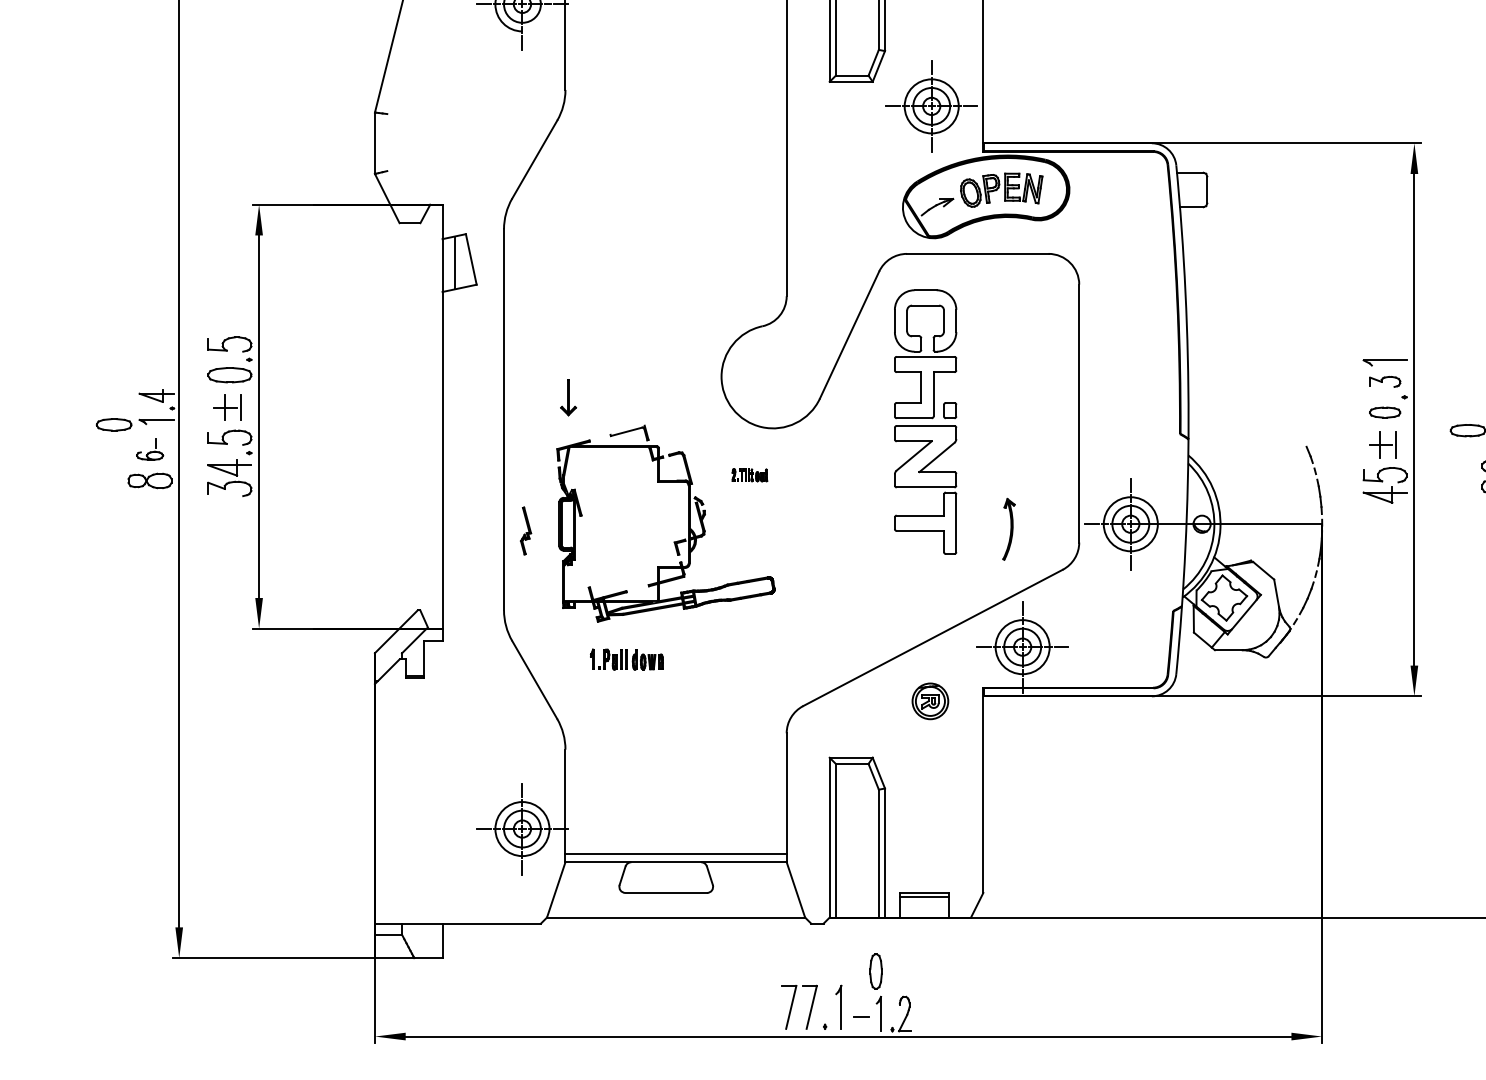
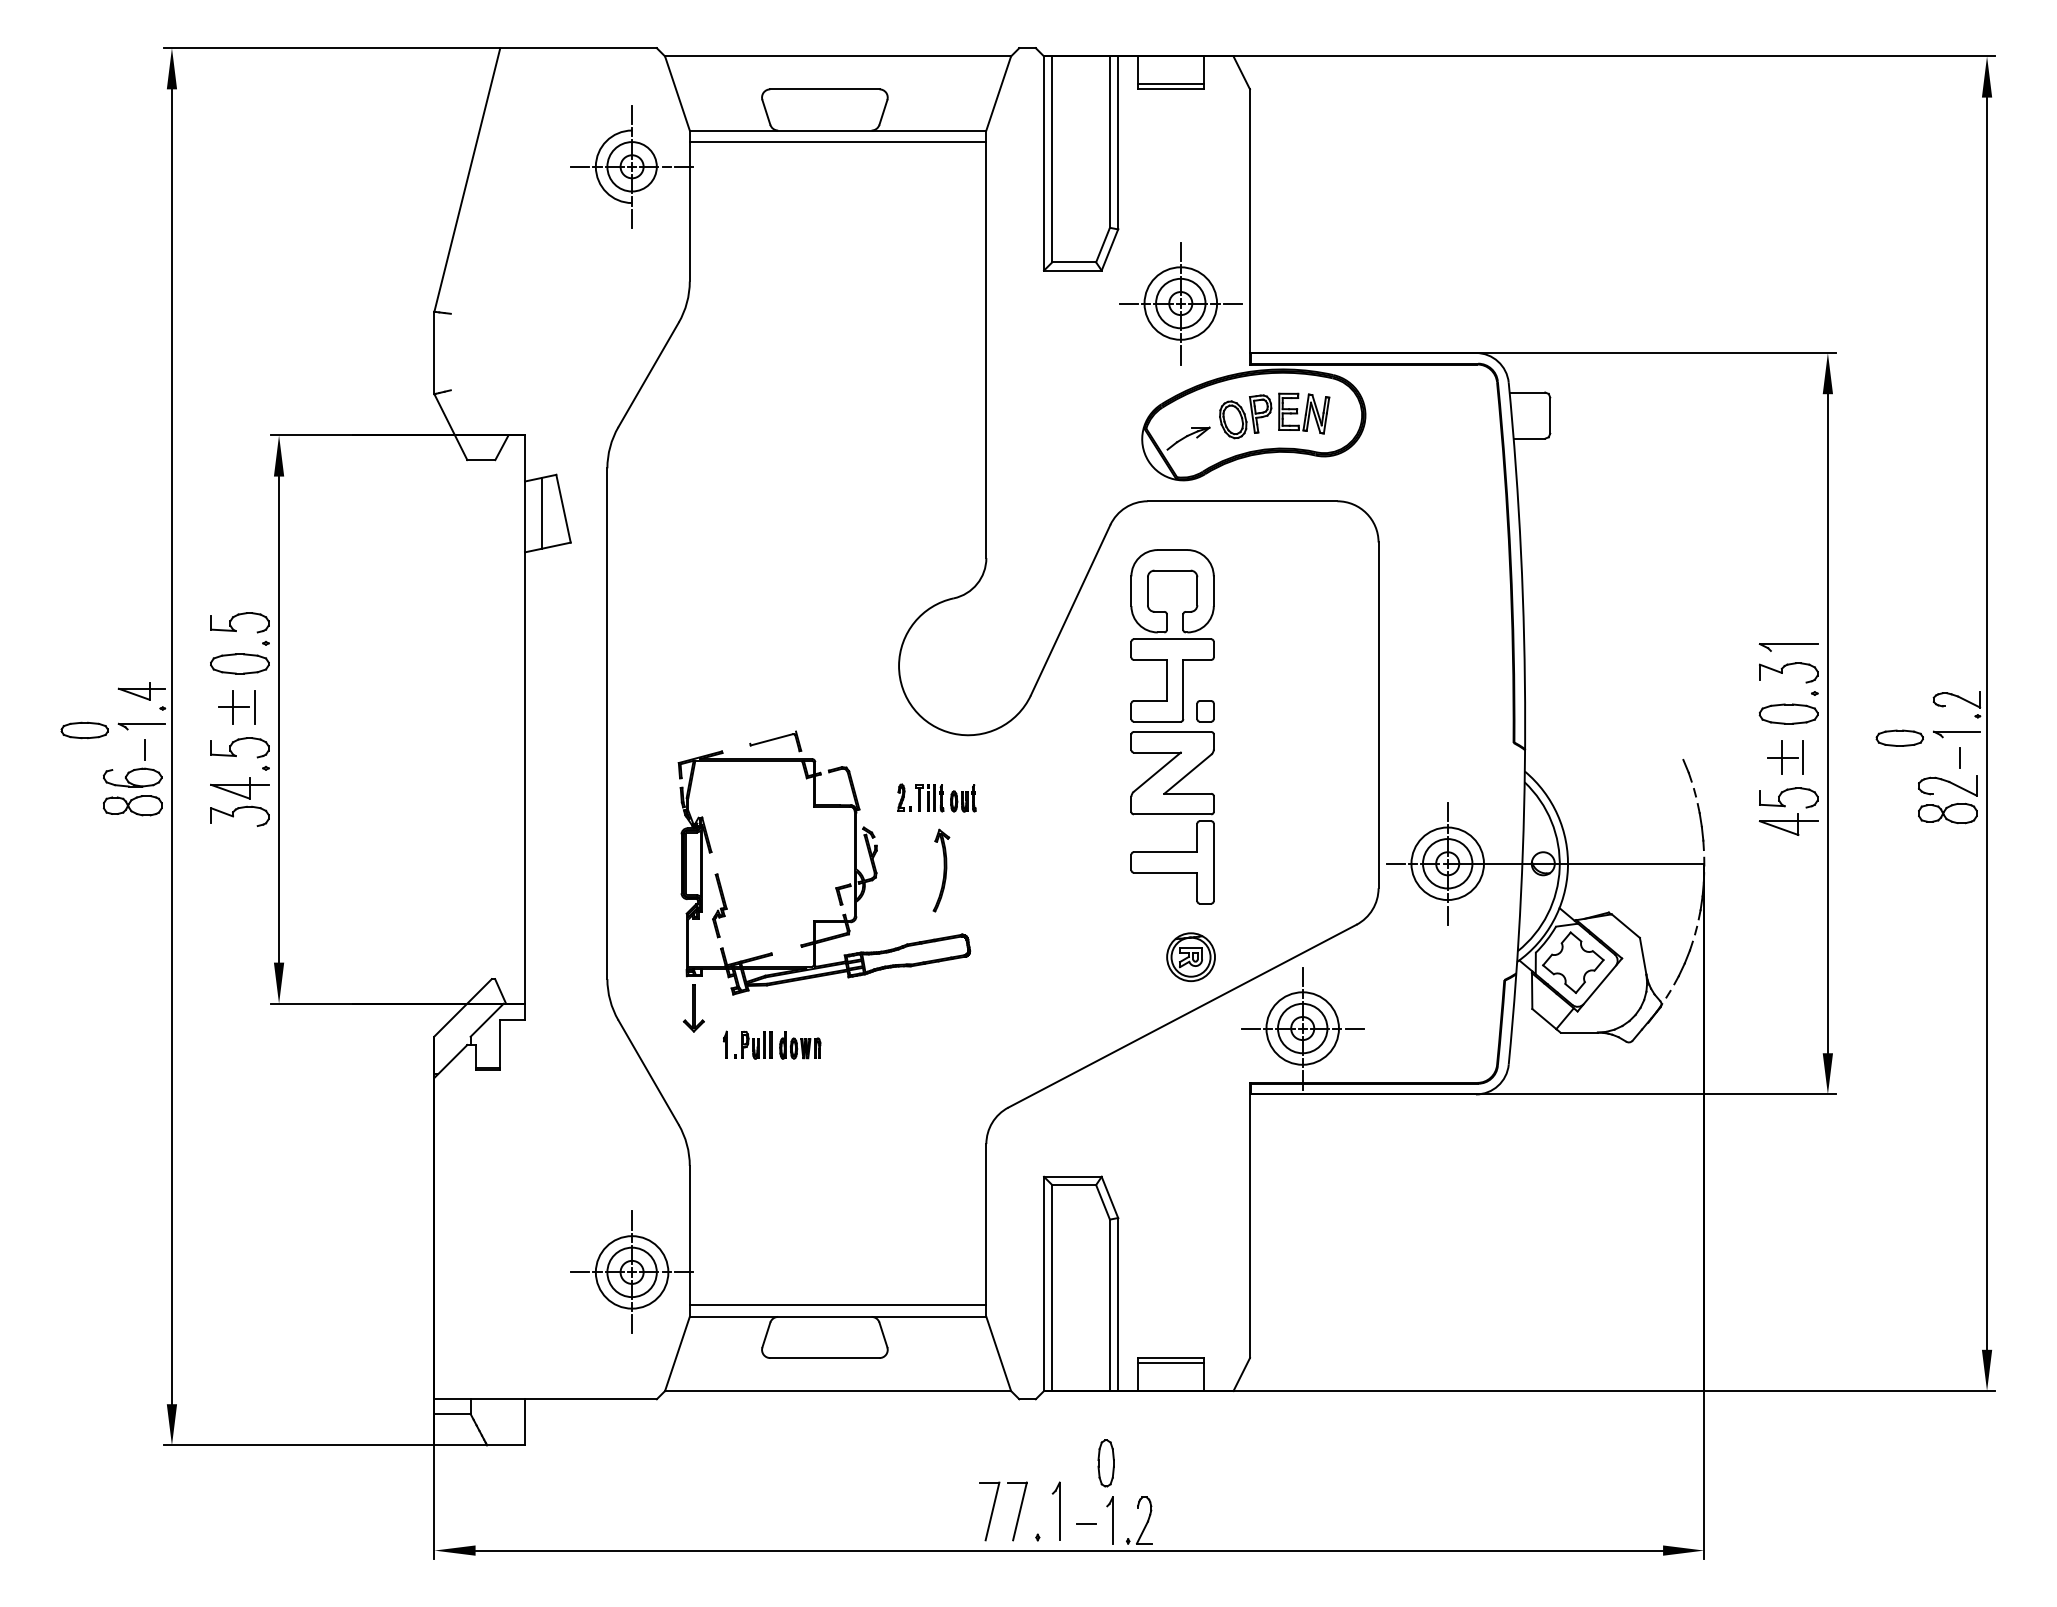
part: (1385, 381) -> (1788, 672), size x1.43
part: (568, 398) -> (693, 1008), moved
part: (1385, 412) -> (1788, 713), size x1.43
part: (149, 449) -> (132, 763), size x1.67
part: (749, 474) -> (936, 797), size x1.67
part: (1009, 529) -> (941, 870), moved
part: (525, 530) -> (719, 905), moved
part: (930, 701) -> (1190, 957), moved

